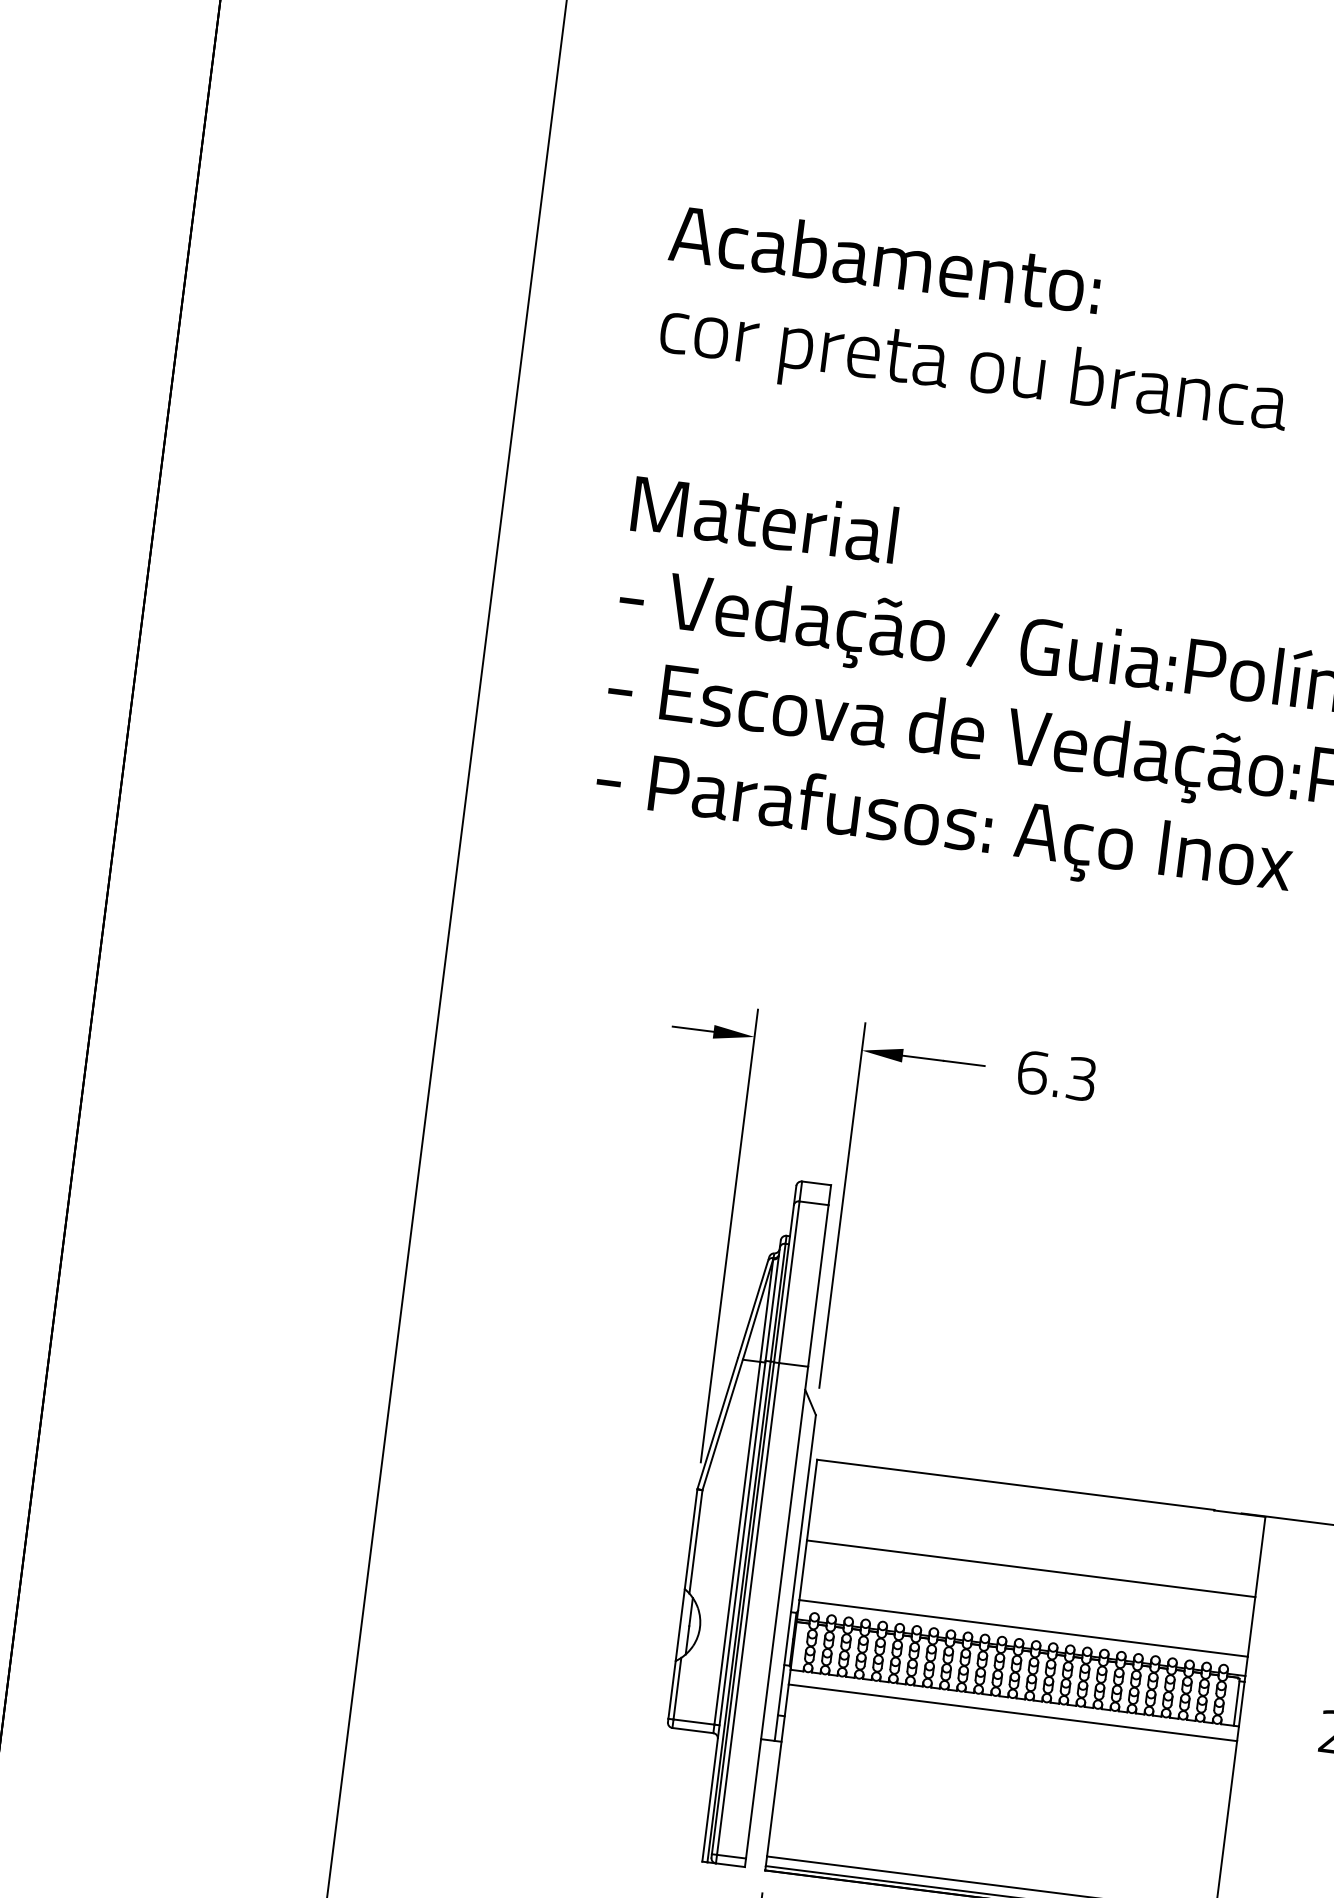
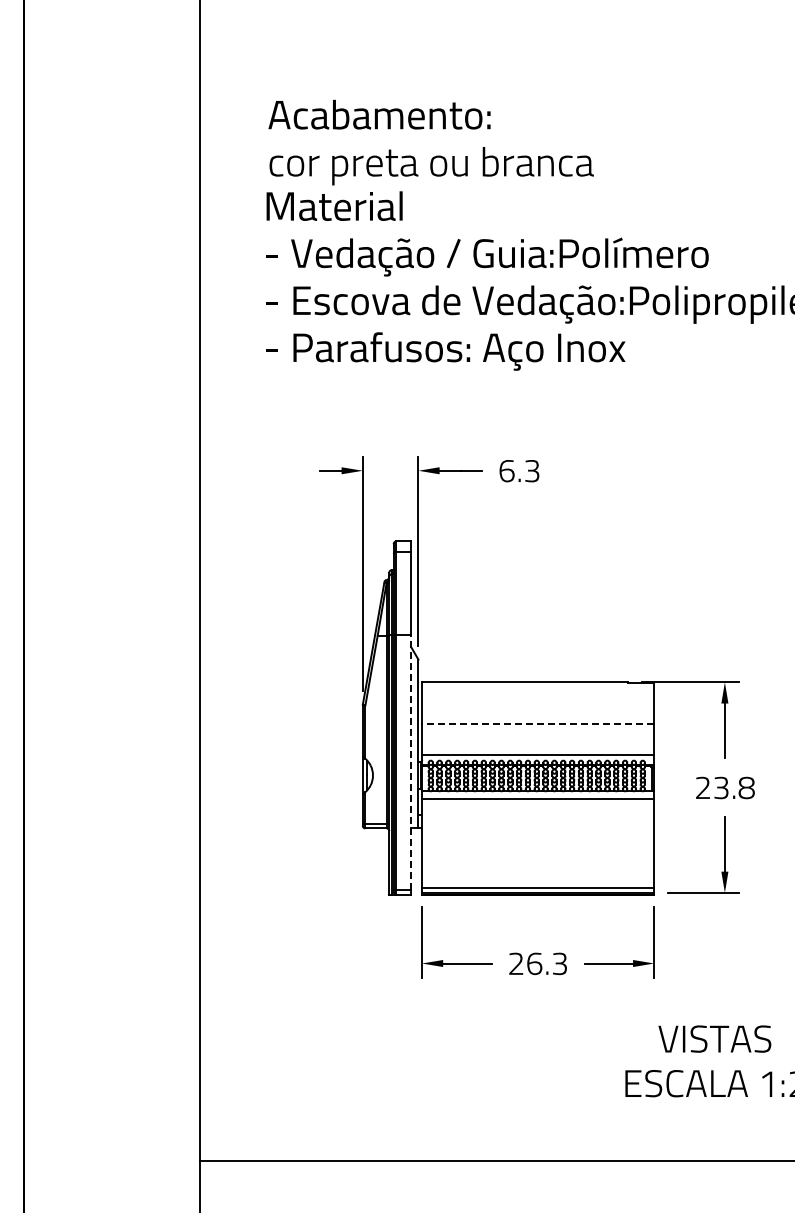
text: (977, 325) -> (430, 142), moved
line: (1029, 1569) -> (537, 724), solid -> dashed
line: (777, 1611) -> (411, 762), solid -> dashed

